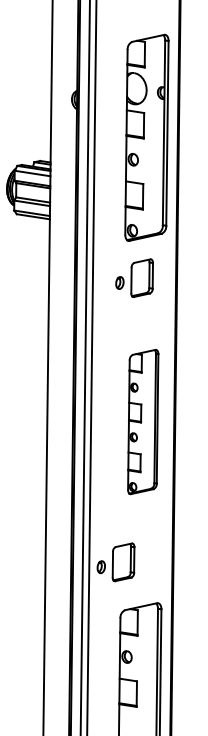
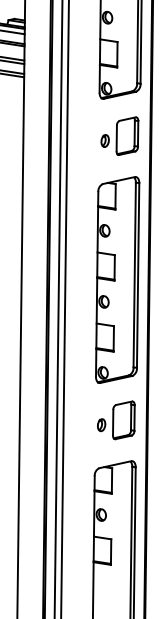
part: (134, 277) -> (119, 135), moved
part: (142, 421) -> (116, 279), size x1.43
part: (115, 562) -> (115, 420), moved

